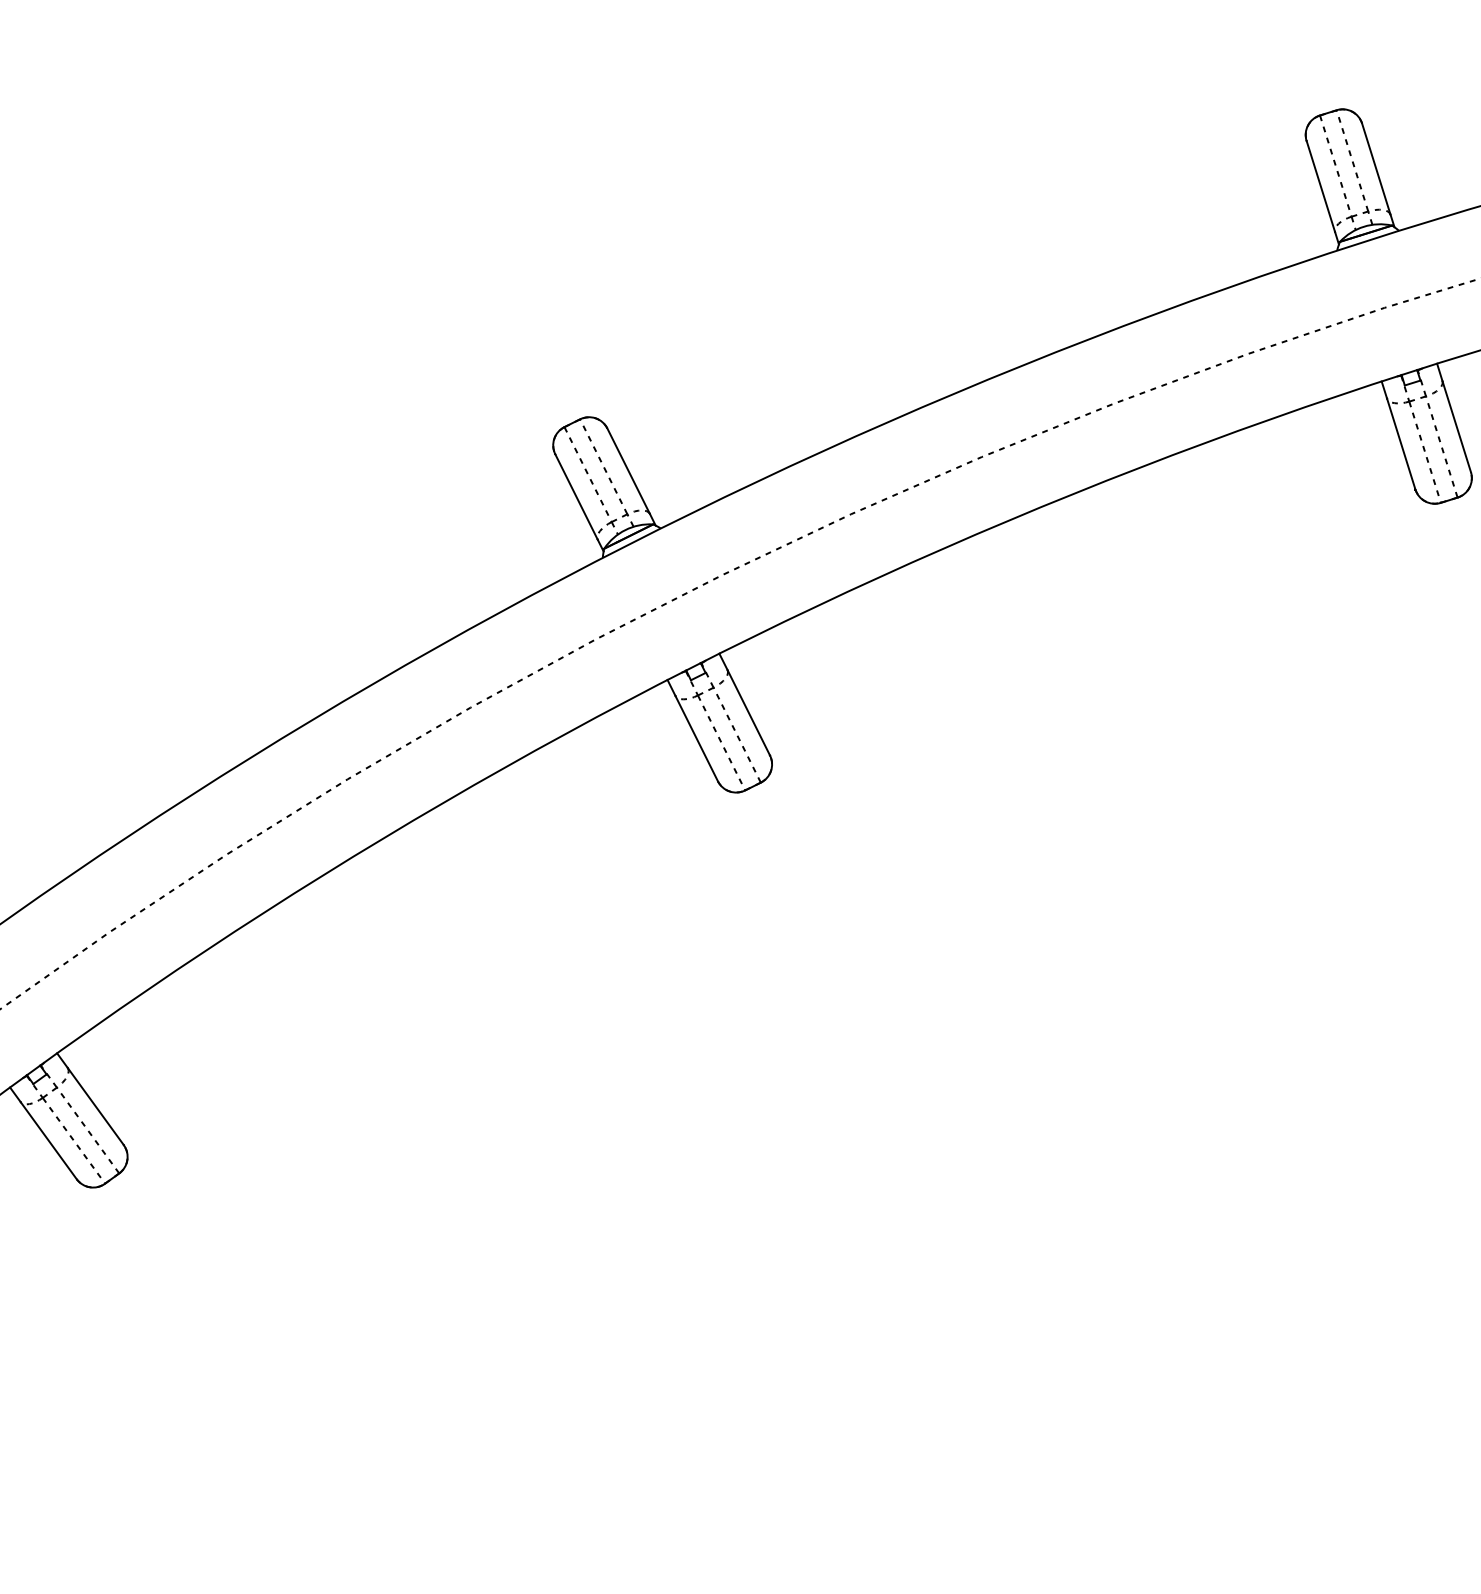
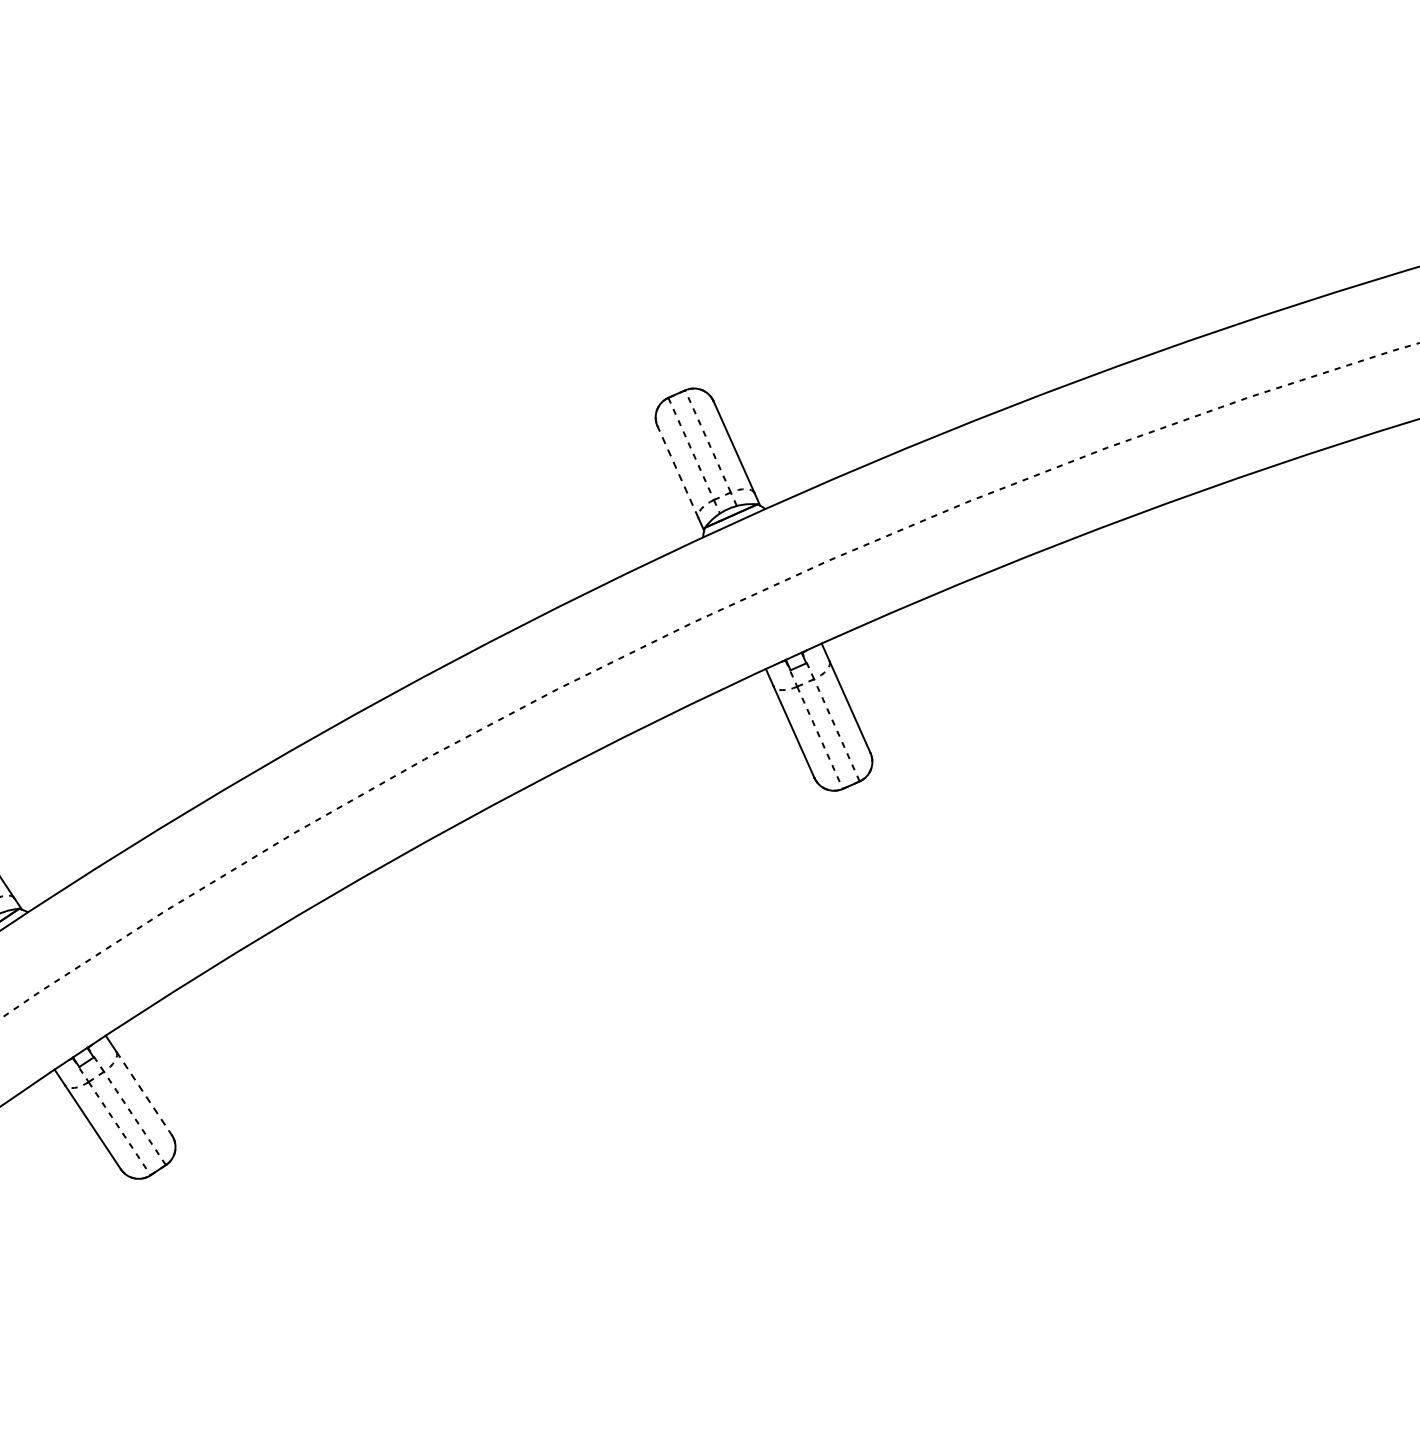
line: (576, 497) -> (677, 472), solid -> dashed
line: (95, 1106) -> (143, 1093), solid -> dashed

